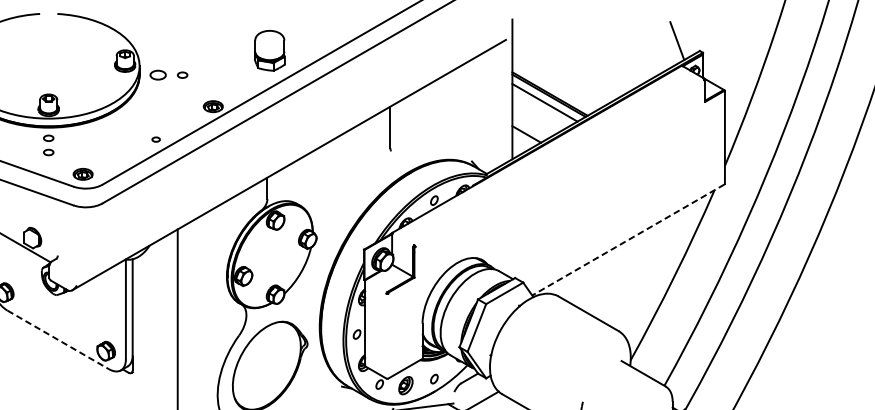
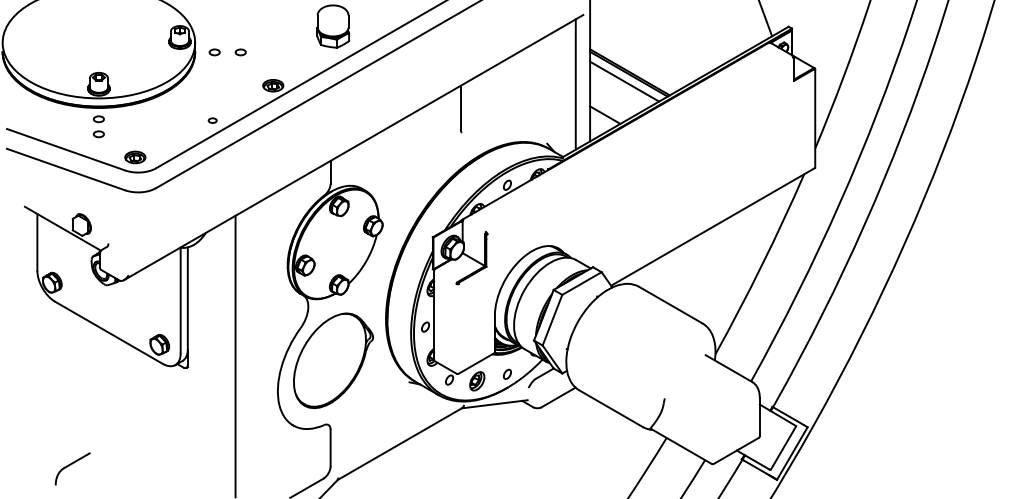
part: (157, 75) -> (214, 52), size x0.62
line: (498, 105) -> (575, 84), added
line: (627, 239) -> (712, 226), dashed -> solid
line: (58, 340) -> (109, 333), dashed -> solid

